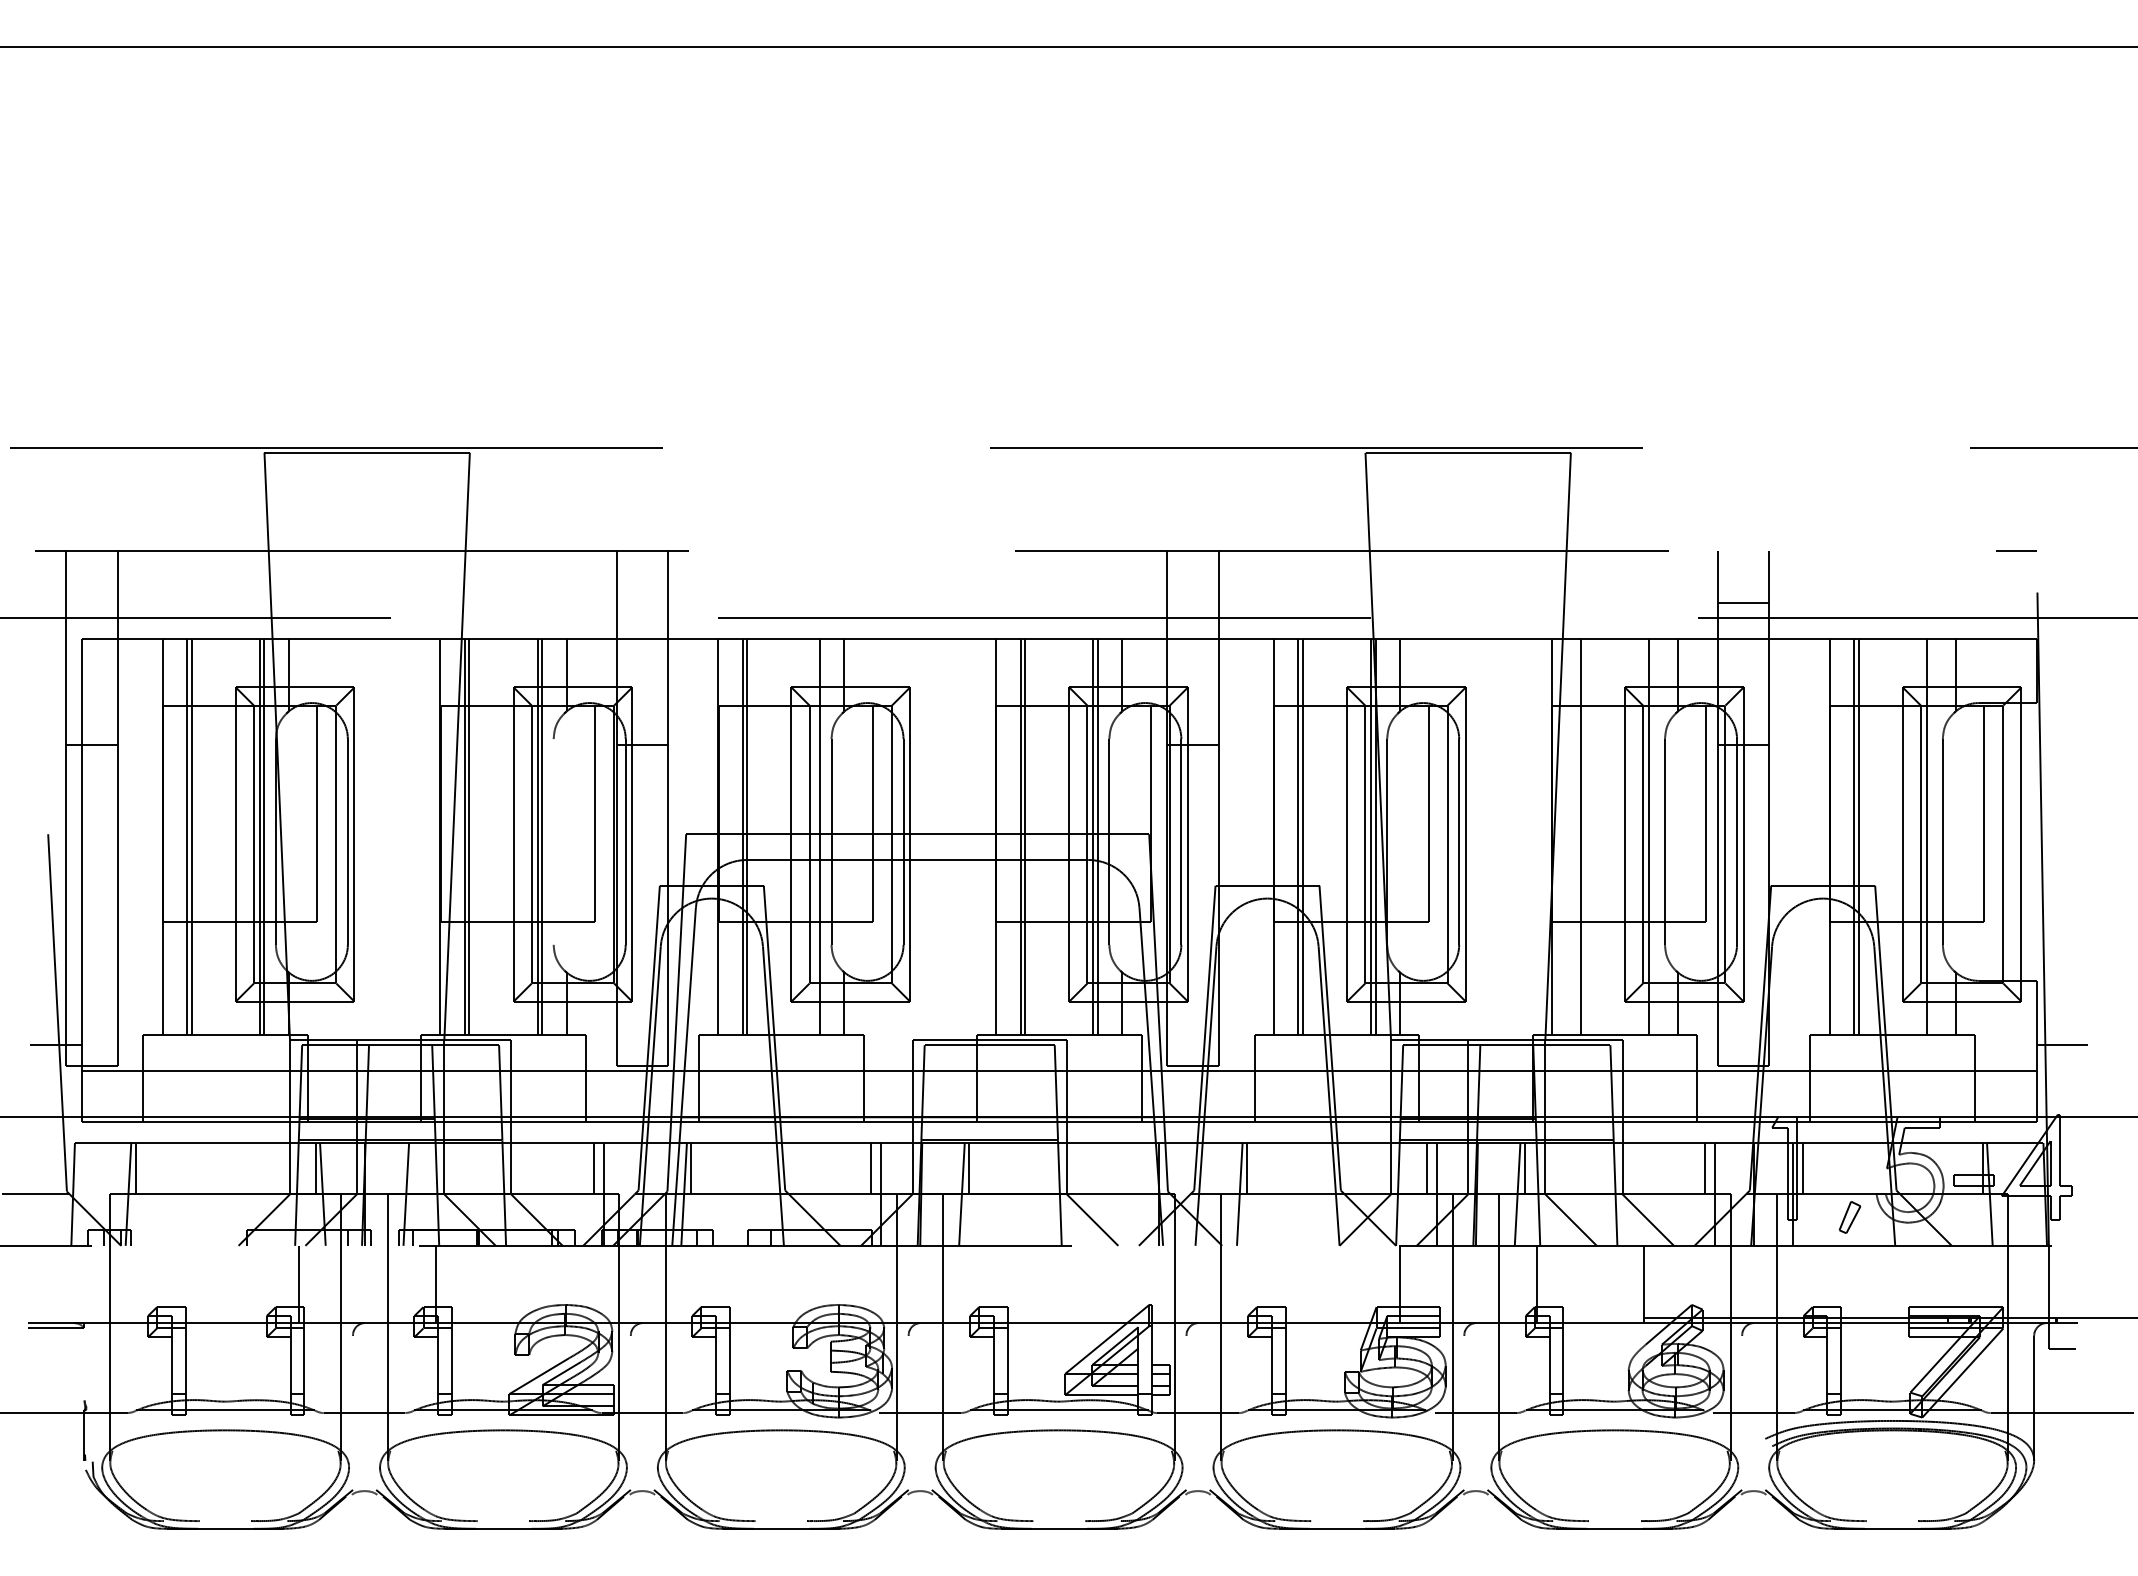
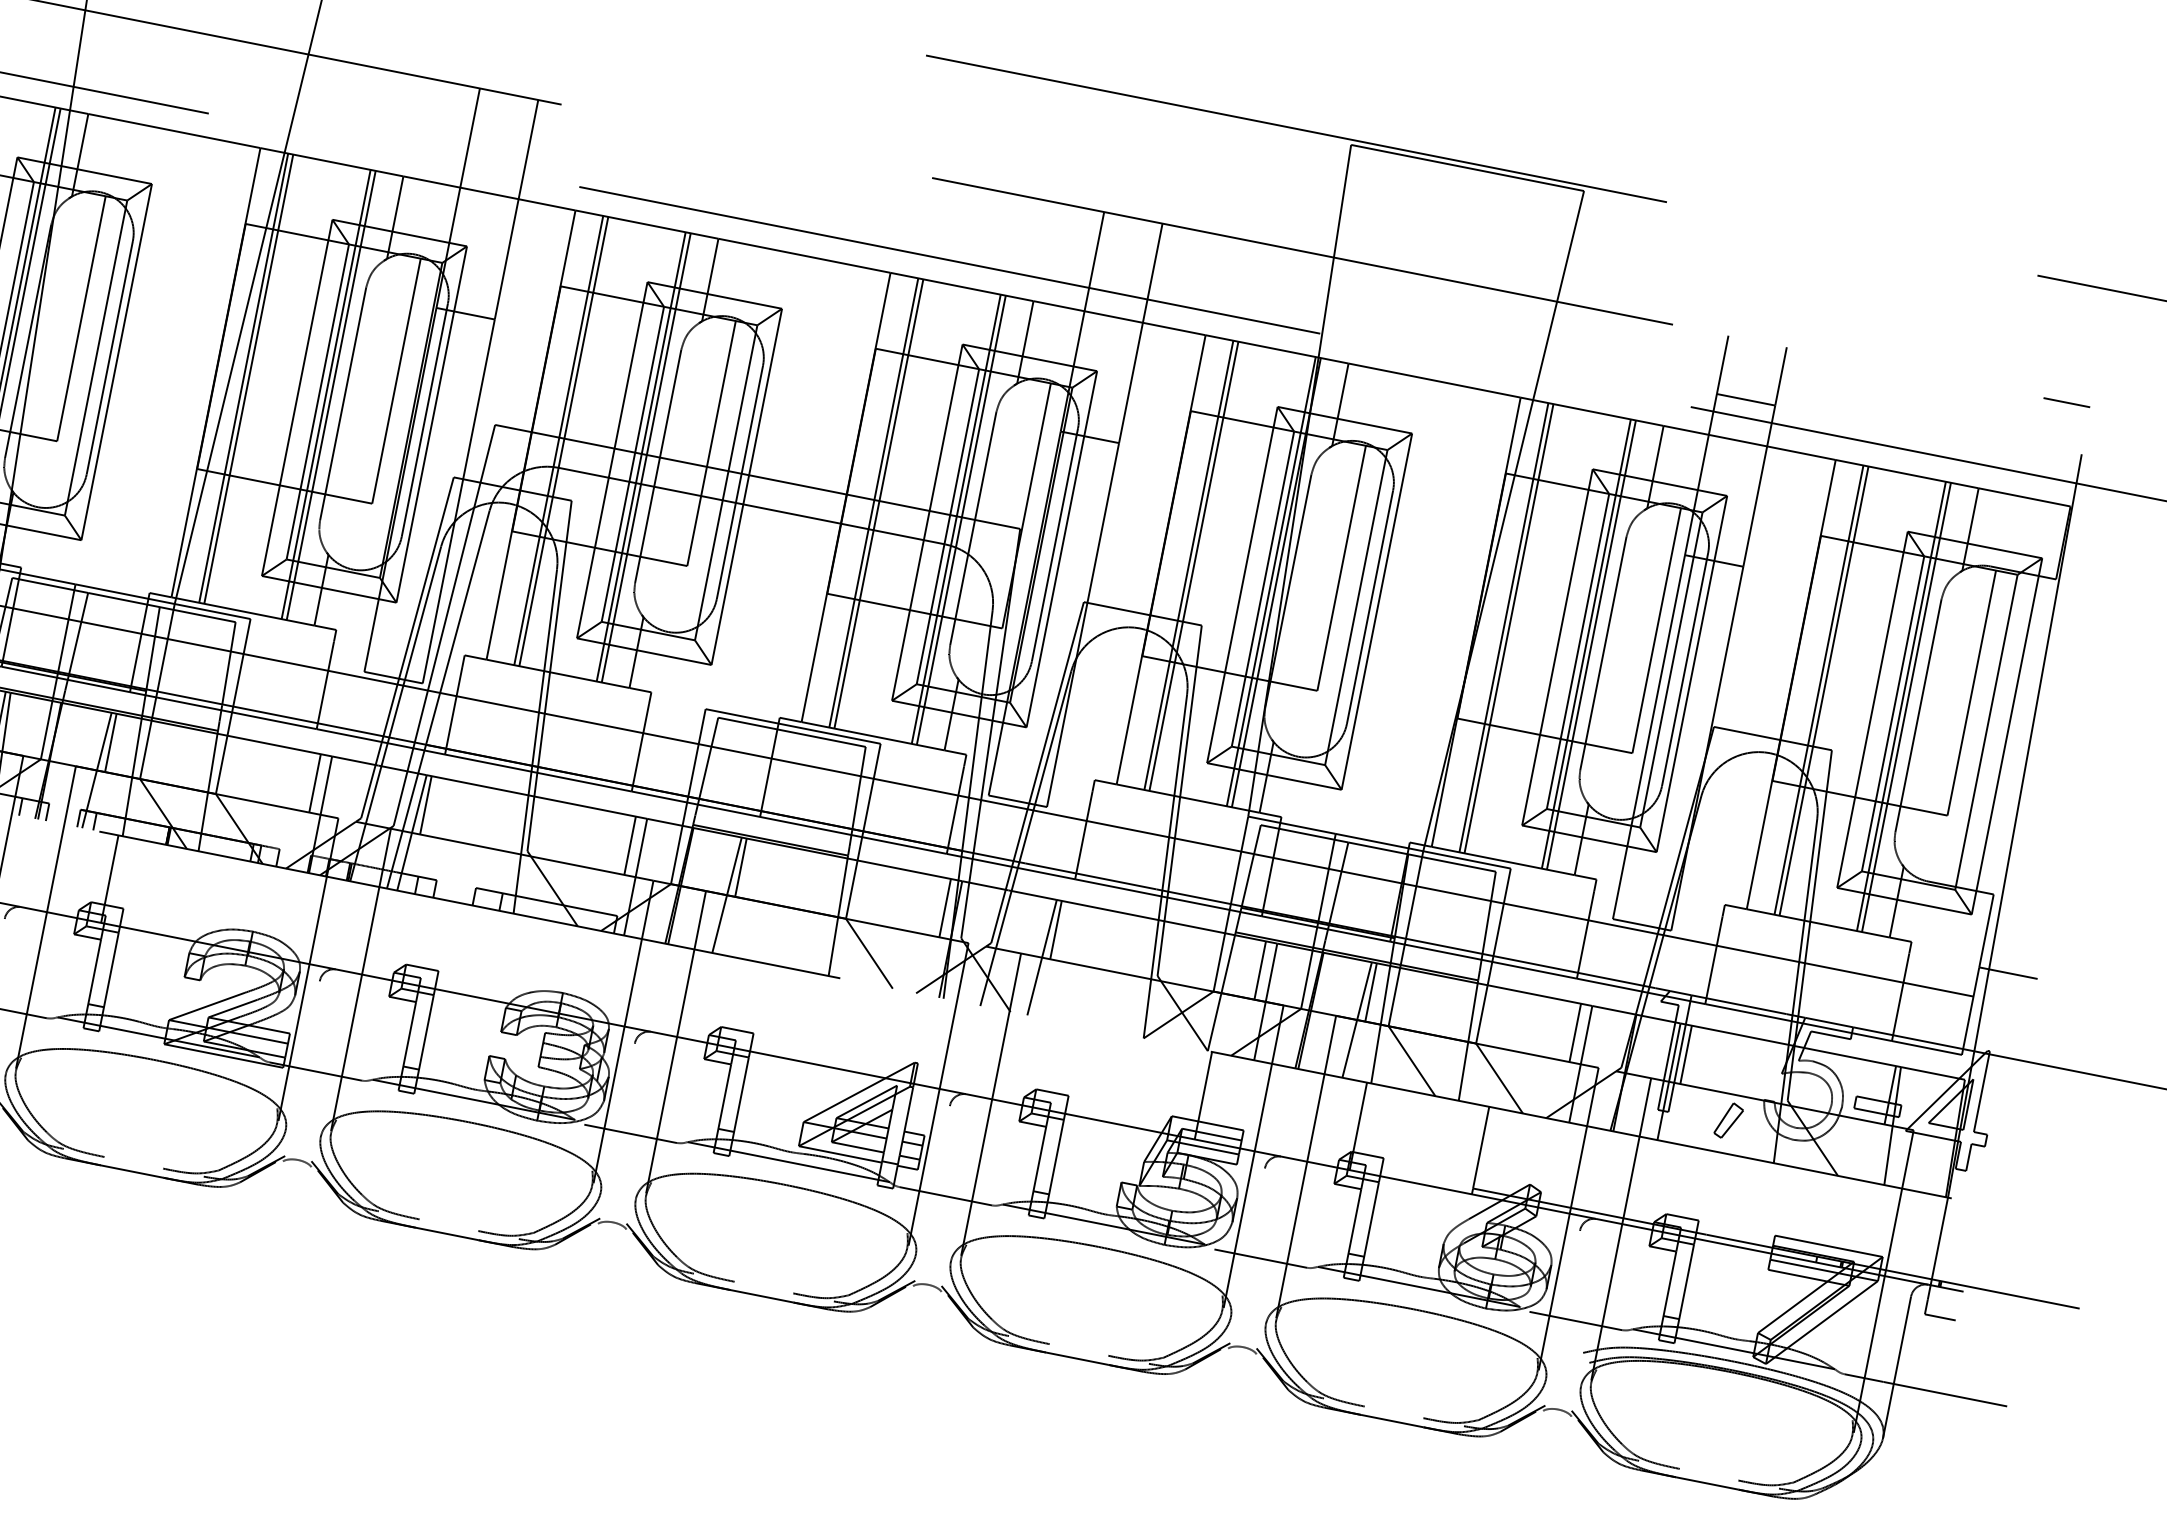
line: (815, 836) -> (641, 456), added
line: (1576, 836) -> (1504, 627), added
line: (1653, 836) -> (1591, 644), added
line: (1931, 836) -> (1906, 707), added
line: (553, 841) -> (343, 403), added
line: (413, 1168) -> (110, 742), added
line: (1149, 1168) -> (945, 908), added

